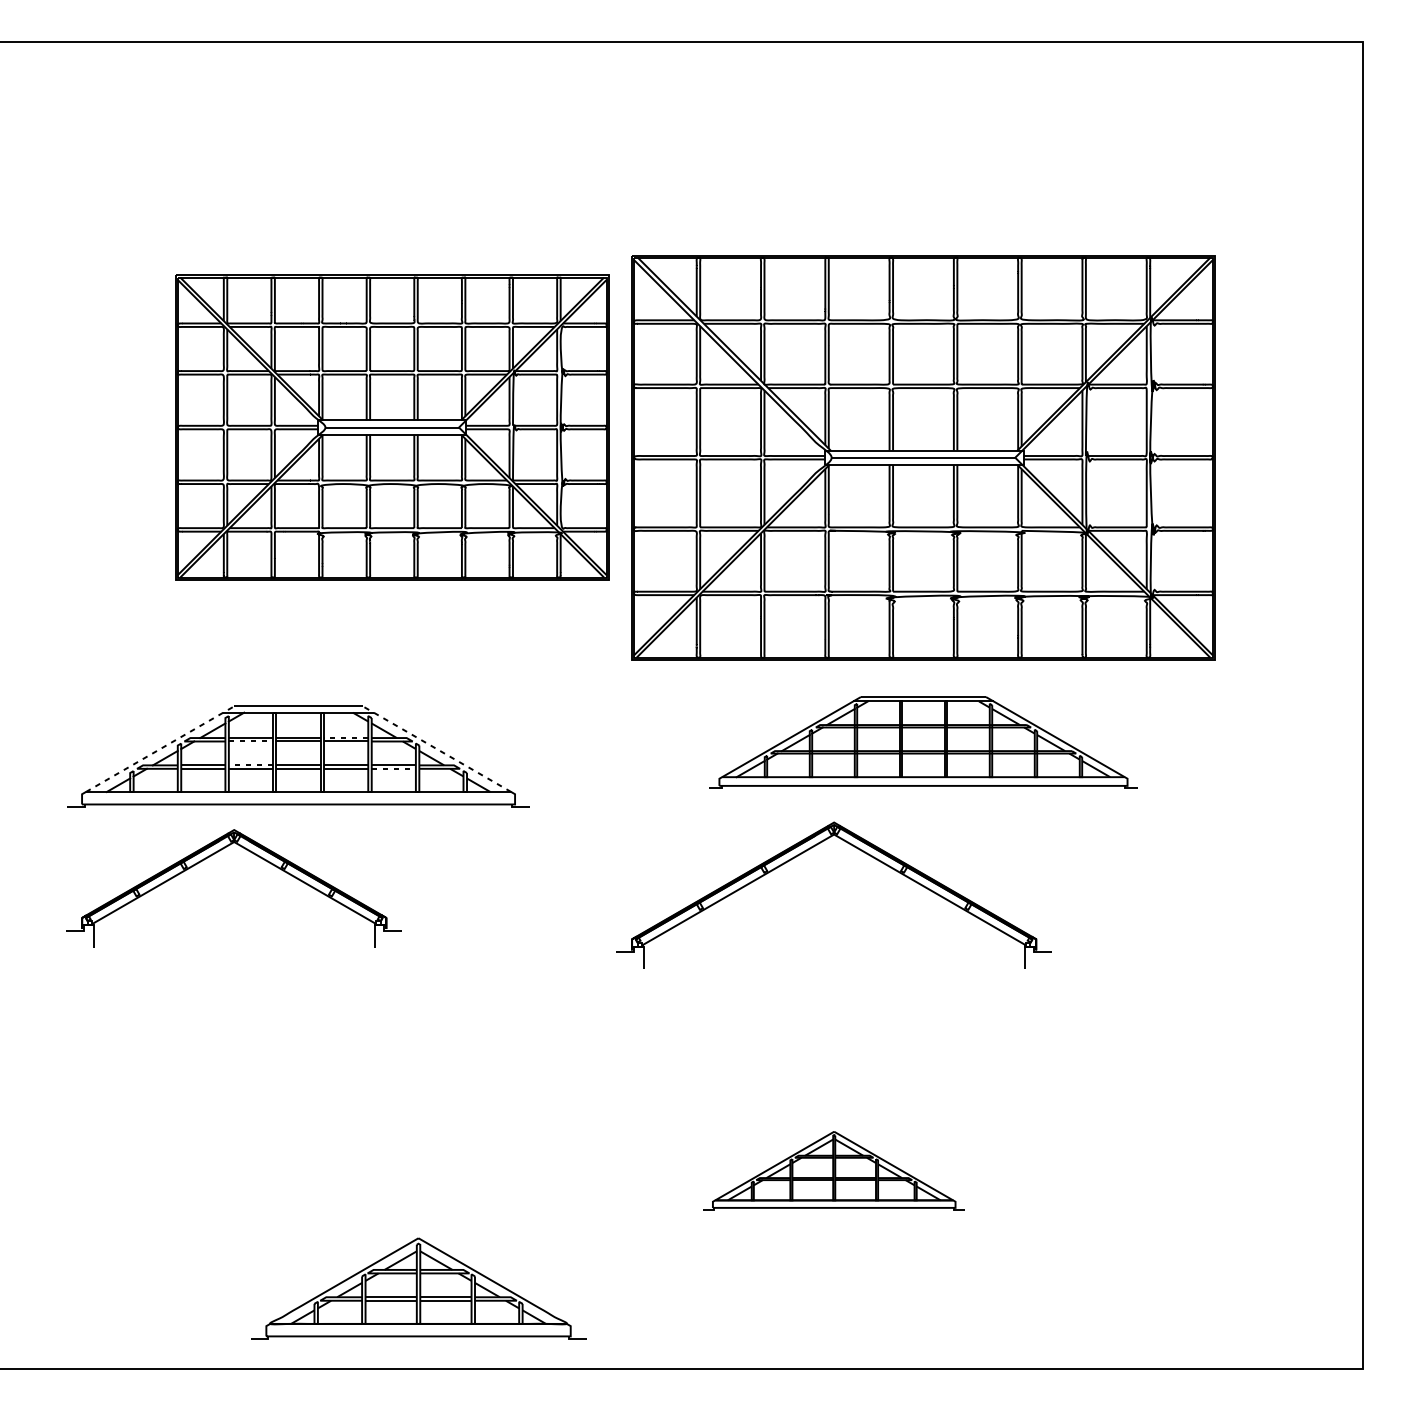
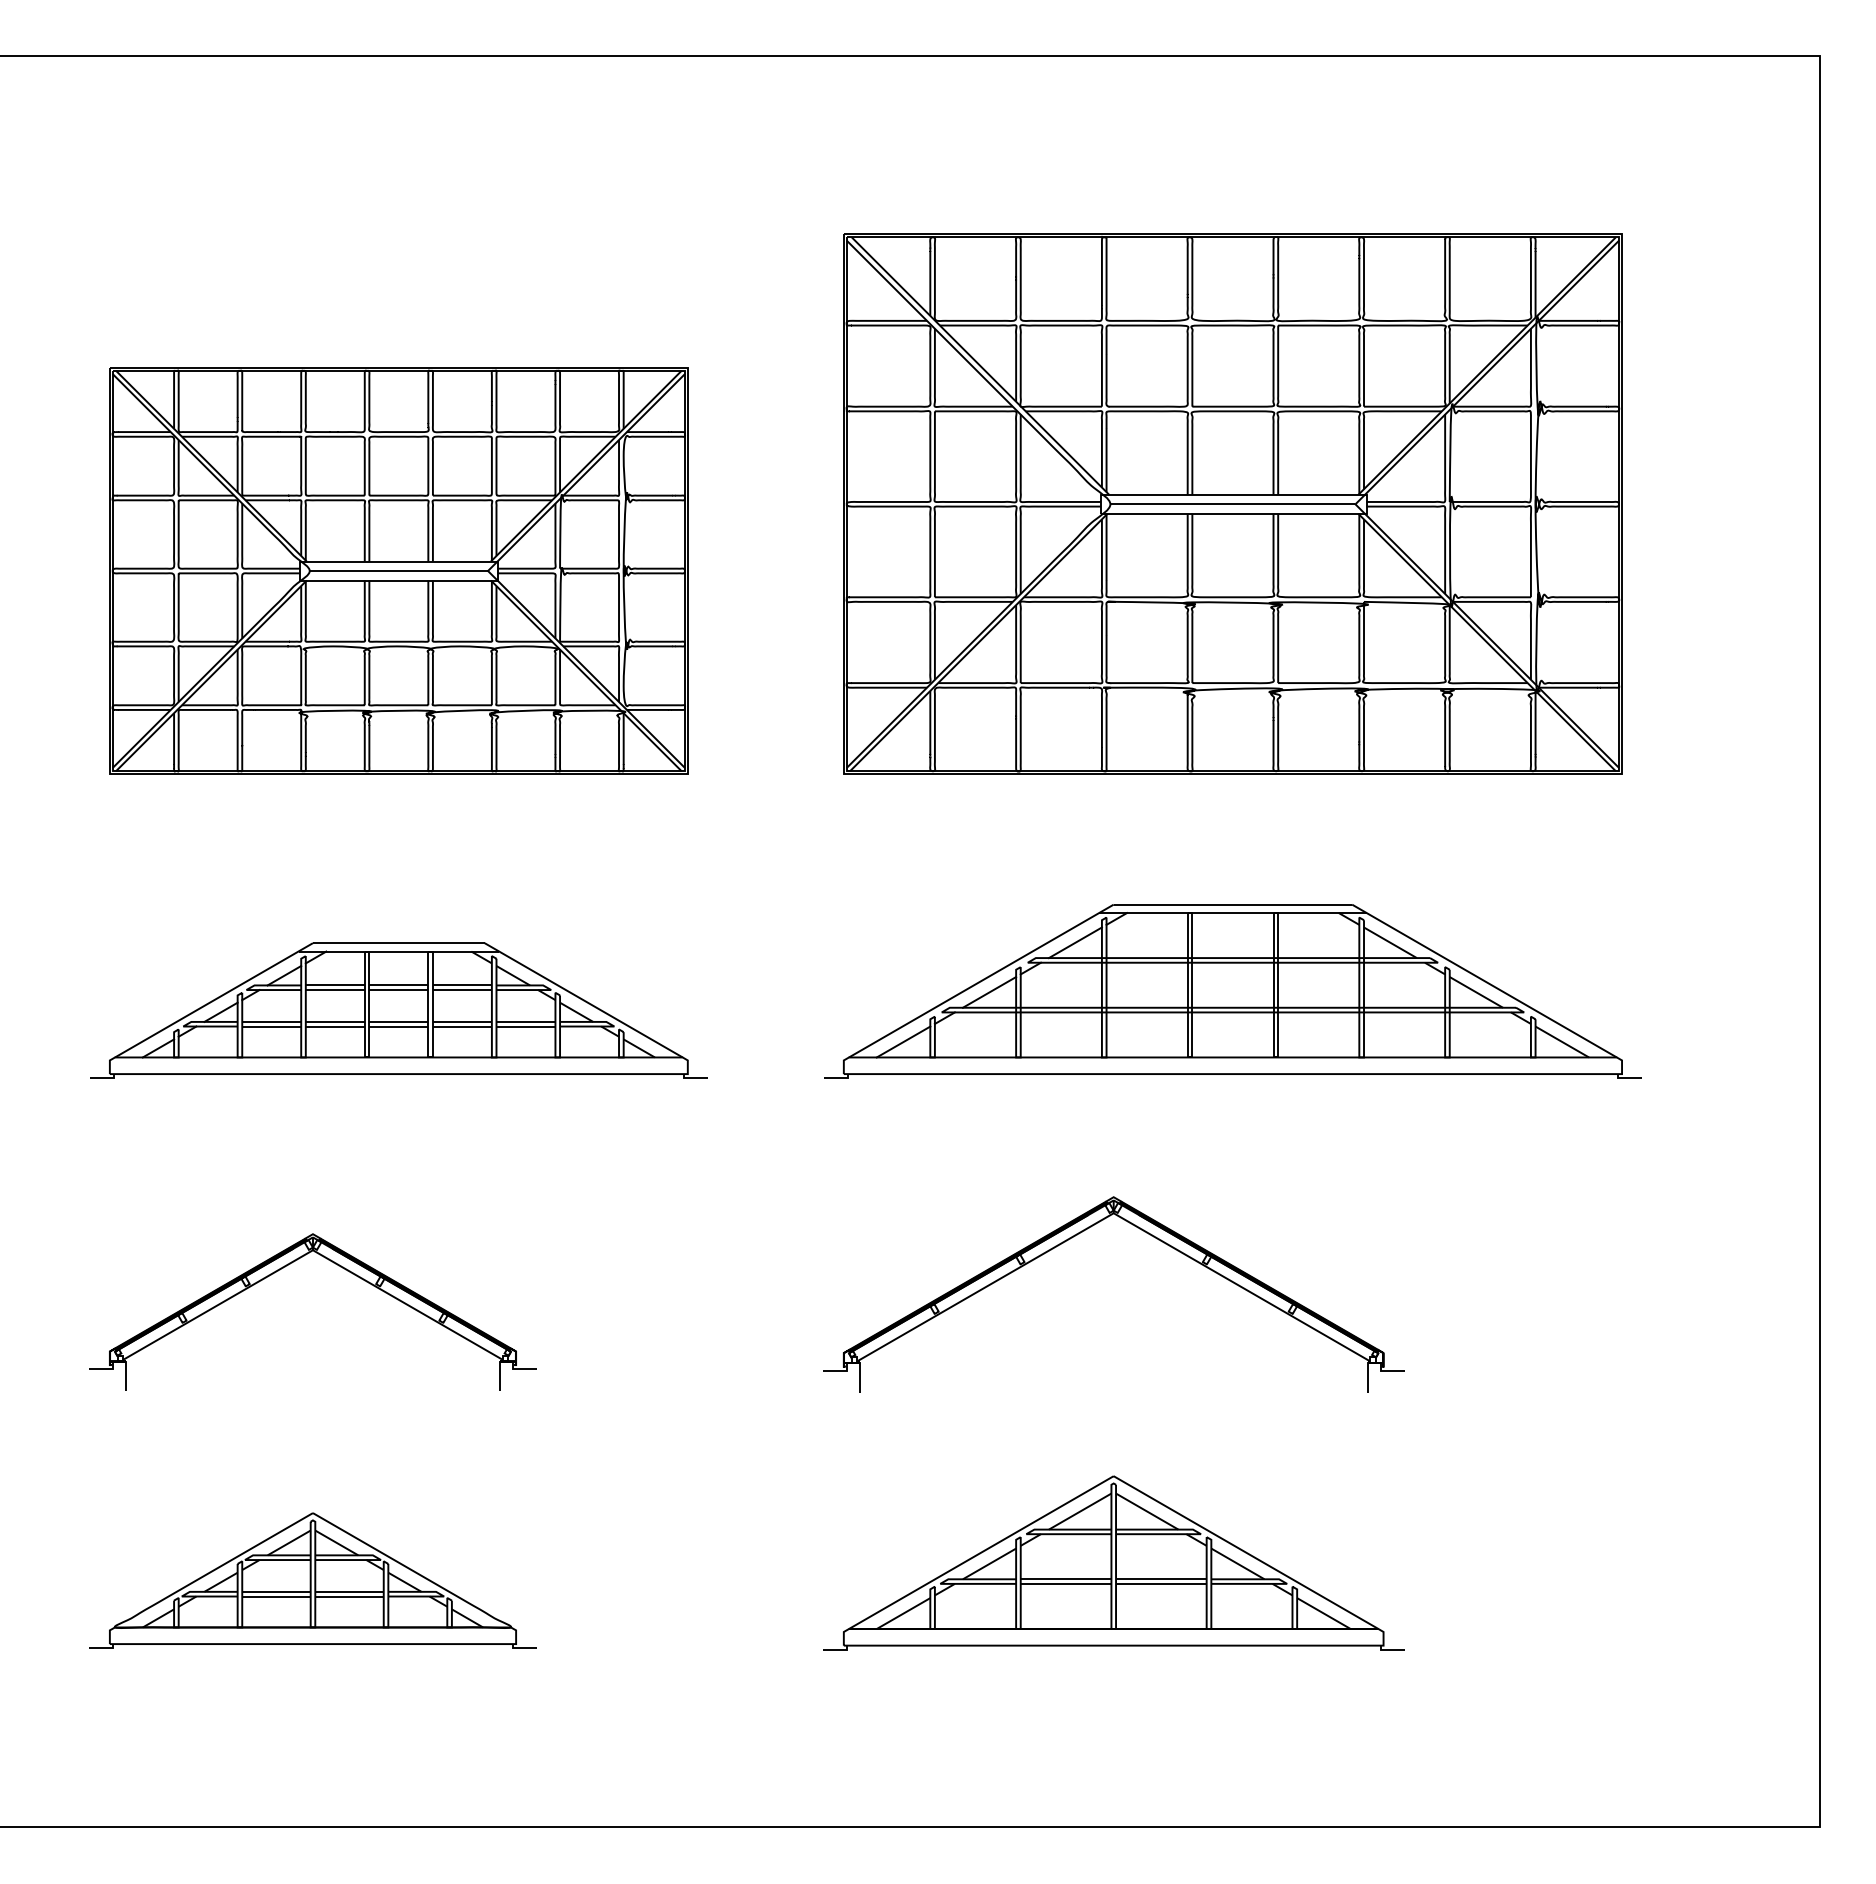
part: (391, 427) -> (398, 570), moved
part: (923, 457) -> (1232, 503), moved
line: (345, 738) -> (461, 985), dashed -> solid
line: (251, 741) -> (335, 990), dashed -> solid
part: (923, 742) -> (1232, 991), size x1.43
line: (160, 749) -> (214, 1000), dashed -> solid
line: (436, 749) -> (583, 1000), dashed -> solid
line: (250, 765) -> (334, 1021), dashed -> solid
line: (394, 768) -> (526, 1026), dashed -> solid
part: (808, 850) -> (1079, 1234), moved
part: (213, 854) -> (285, 1267), moved
part: (833, 1170) -> (1113, 1562), size x1.67
part: (418, 1288) -> (312, 1580), moved

